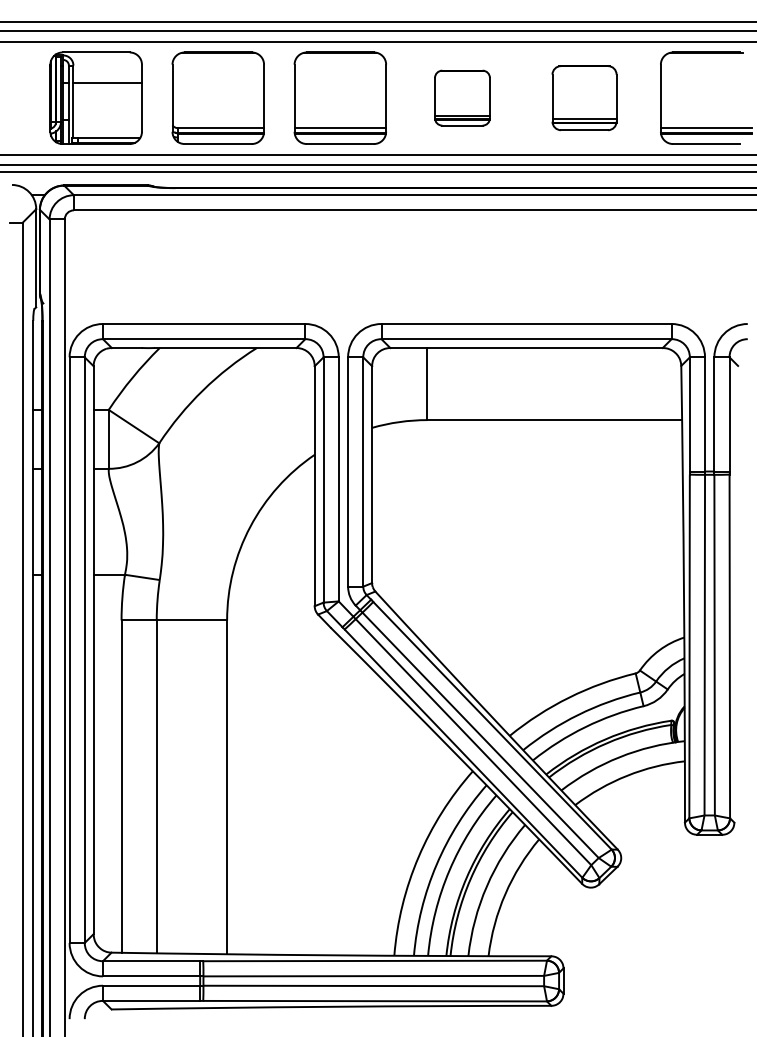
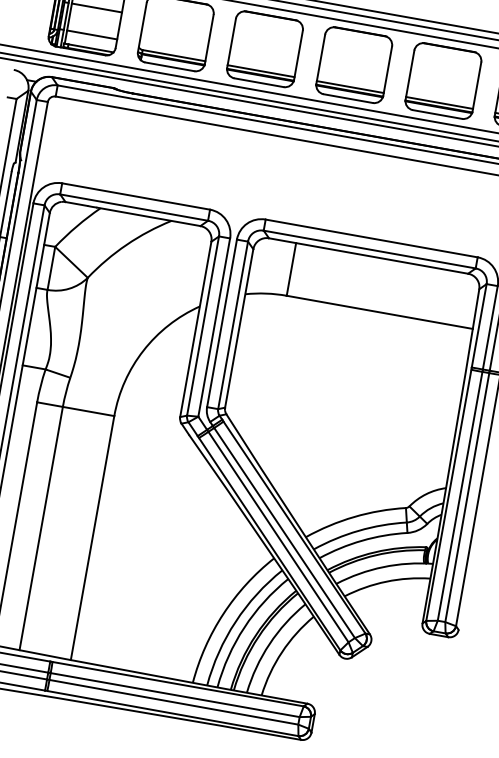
part: (462, 97) -> (354, 64), size x1.67
part: (584, 97) -> (443, 80), size x1.43
line: (107, 120) -> (91, 35), added

